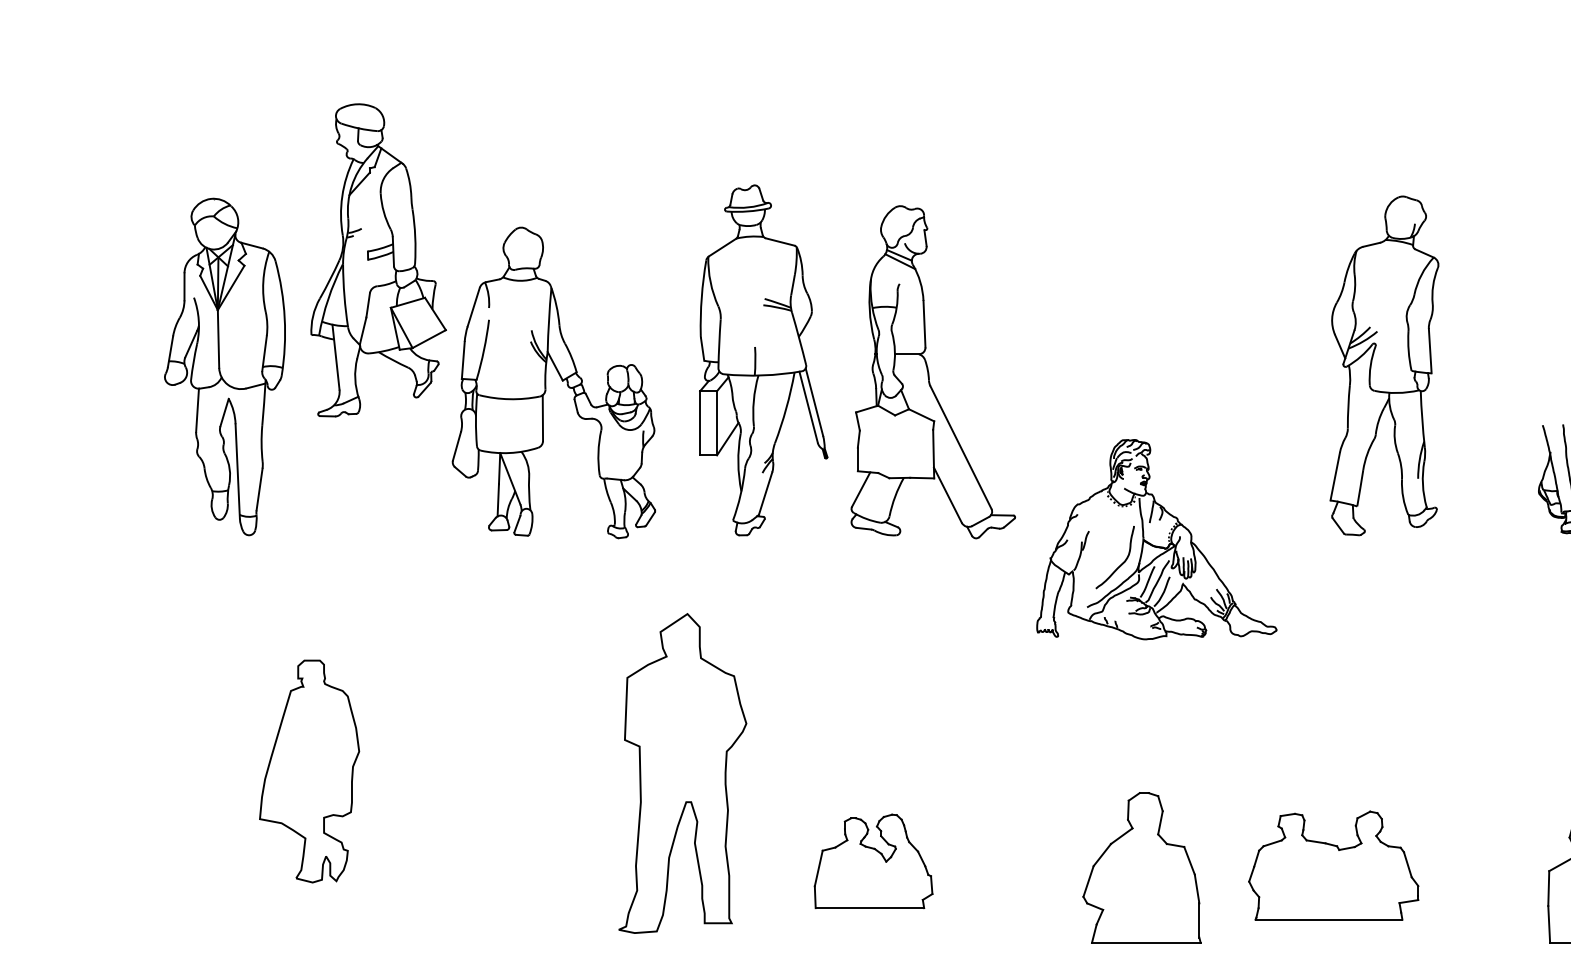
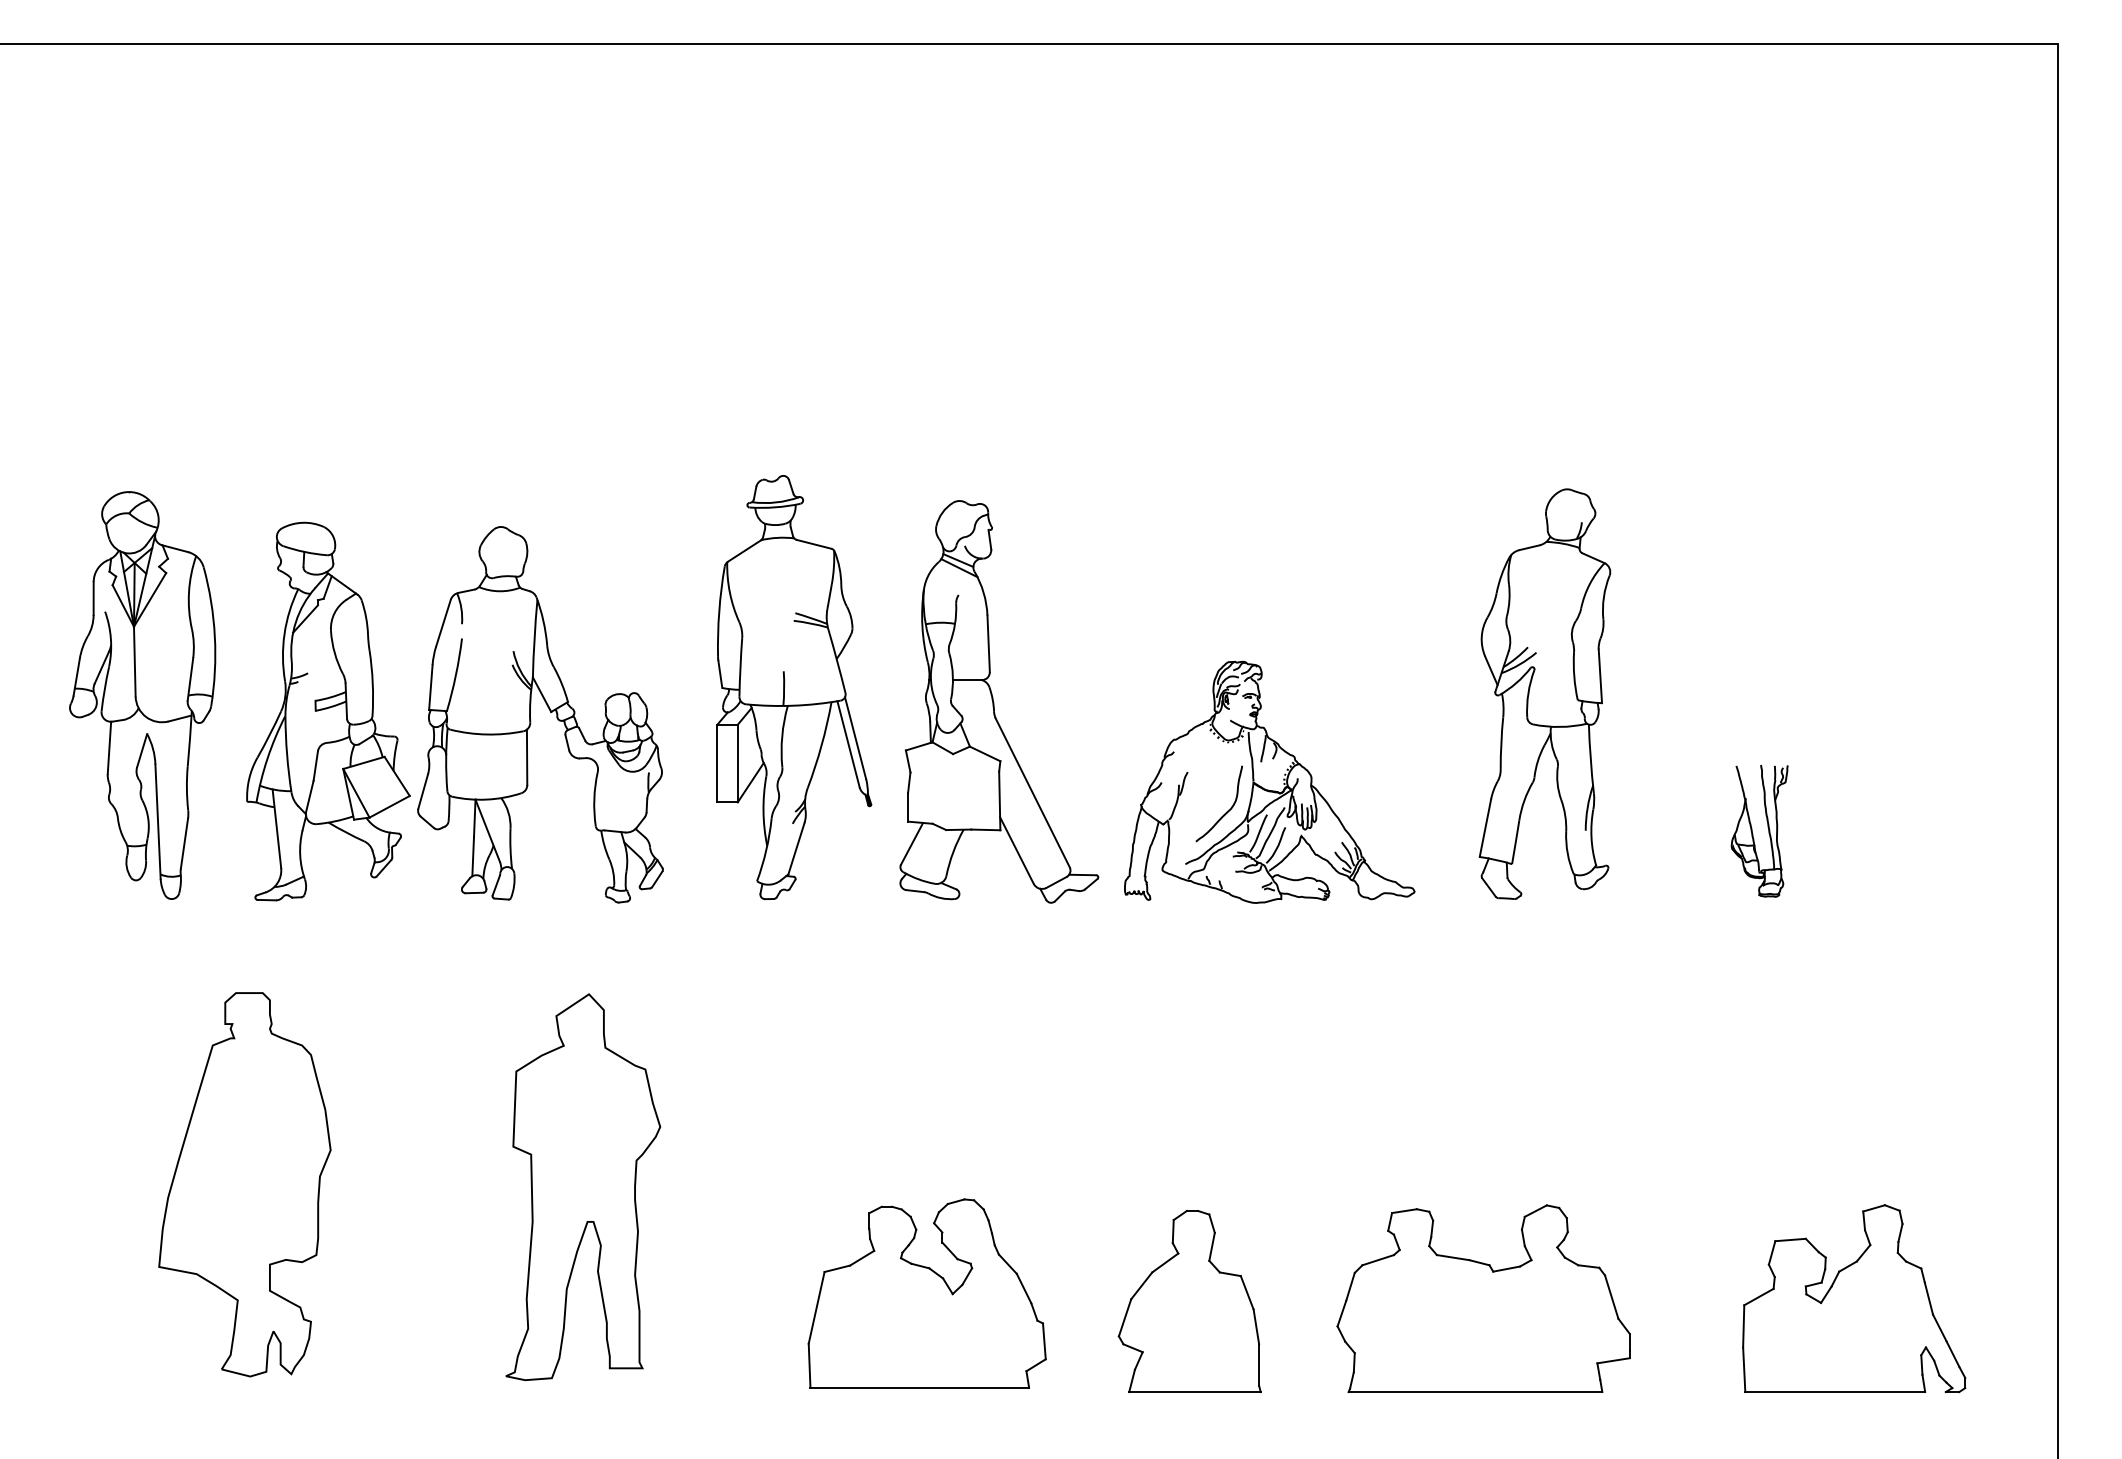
part: (378, 260) -> (328, 711), moved
part: (1156, 538) -> (1269, 781), moved
part: (309, 771) -> (244, 1184), size x1.43
part: (682, 773) -> (583, 1187), moved
part: (873, 861) -> (926, 1293), size x1.67
part: (1333, 865) -> (1483, 1298), size x1.43
part: (1141, 868) -> (1189, 1301), moved

